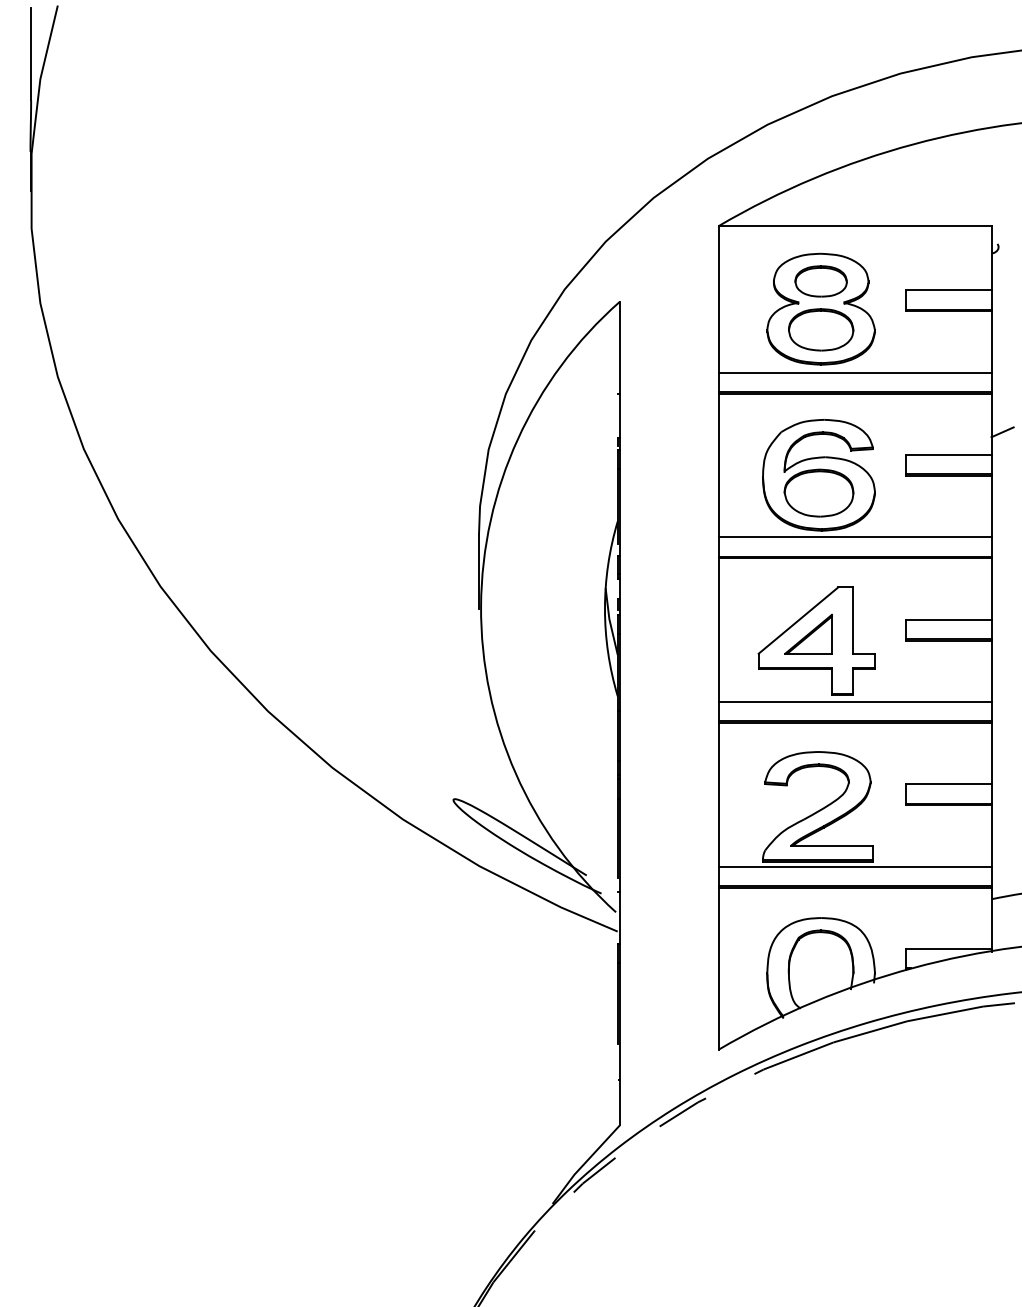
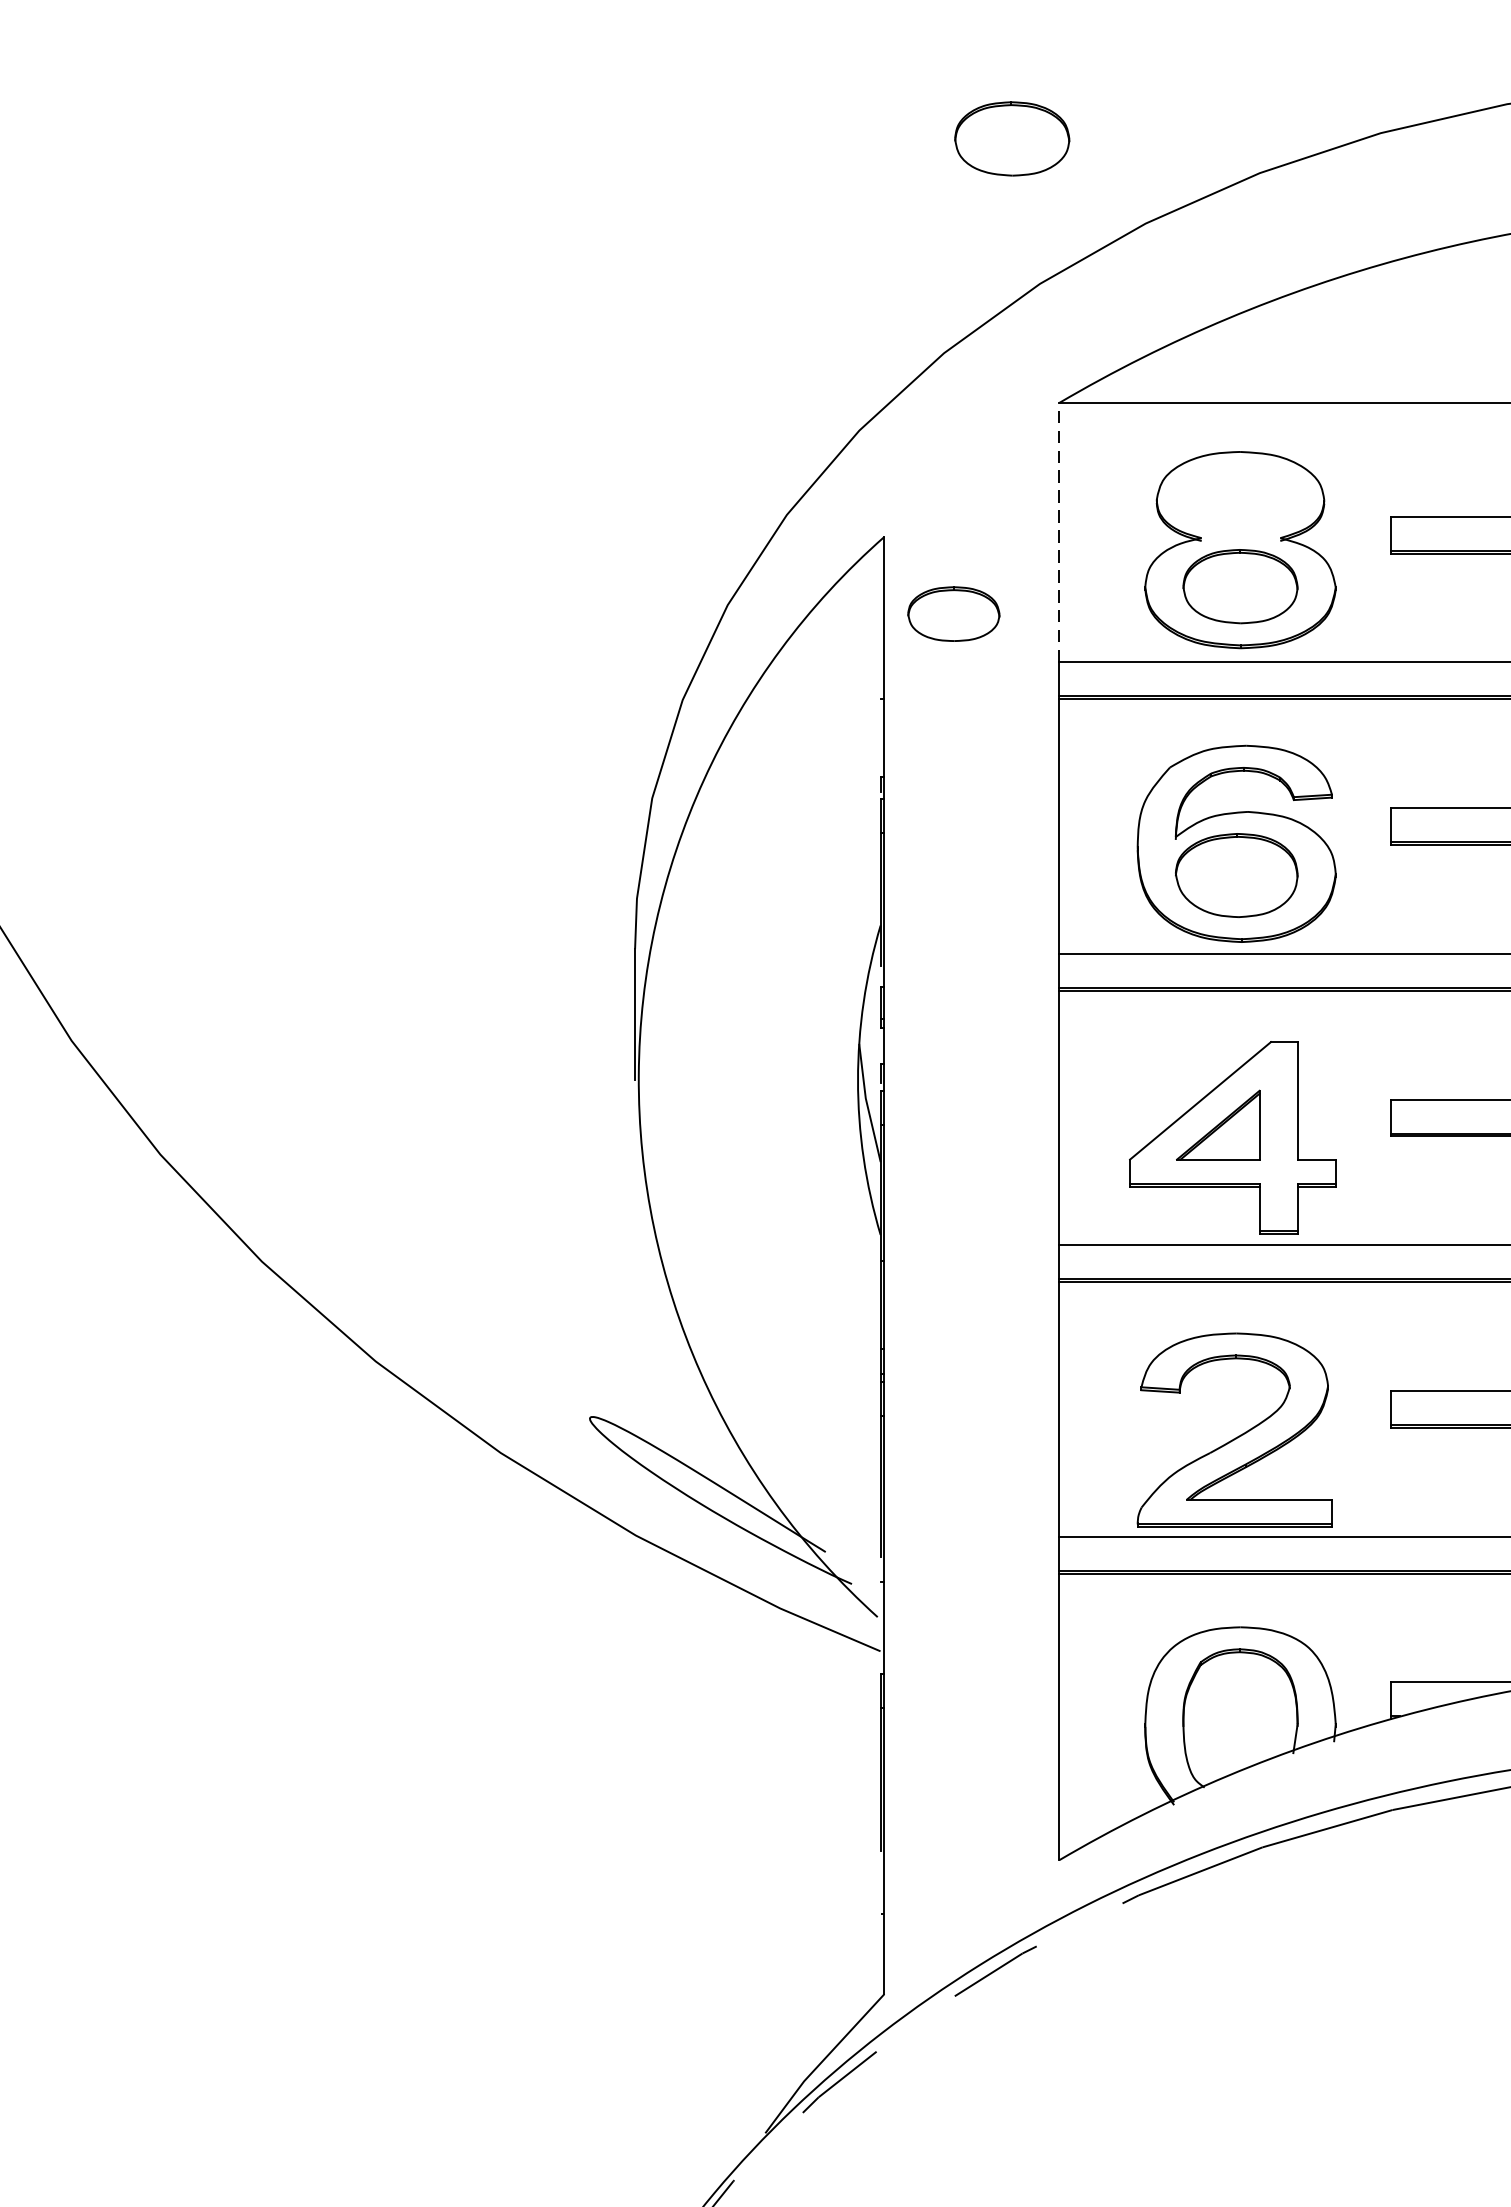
part: (692, 76) -> (1012, 138), added
part: (820, 281) -> (952, 614), moved
line: (718, 298) -> (1058, 531), solid -> dashed

